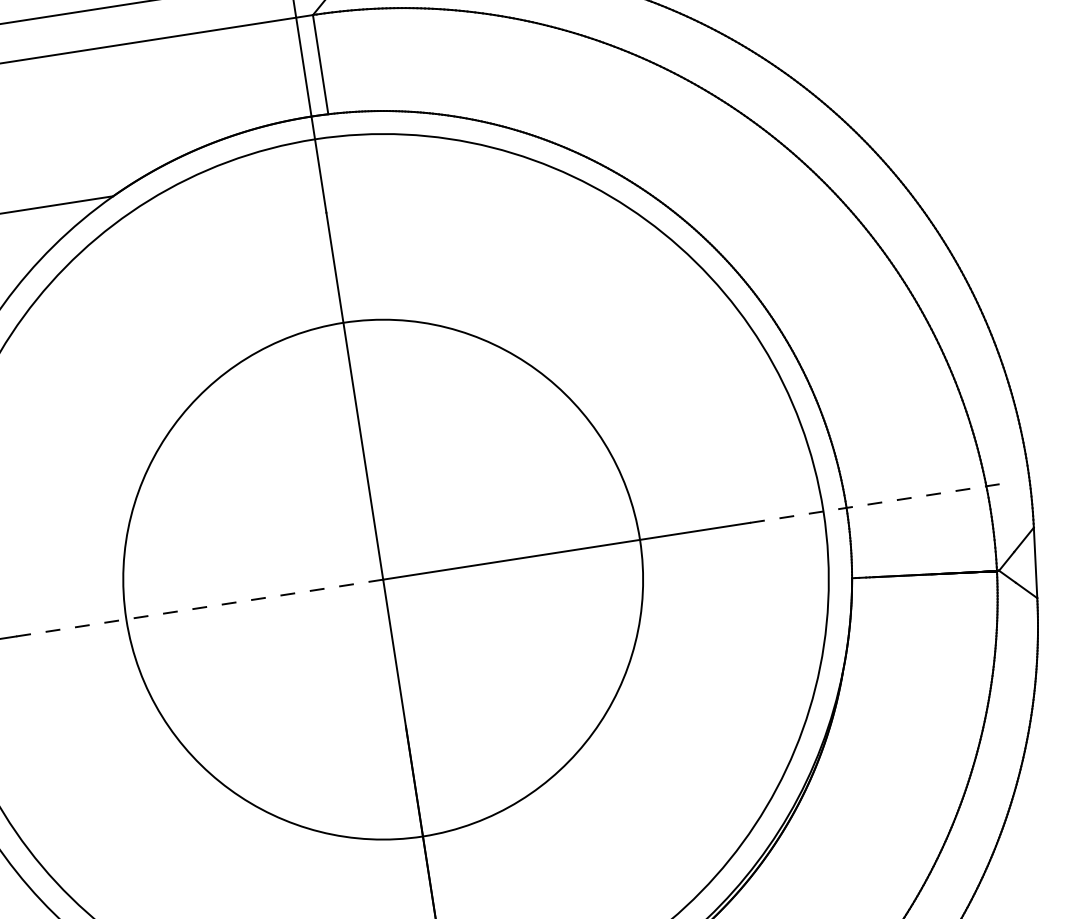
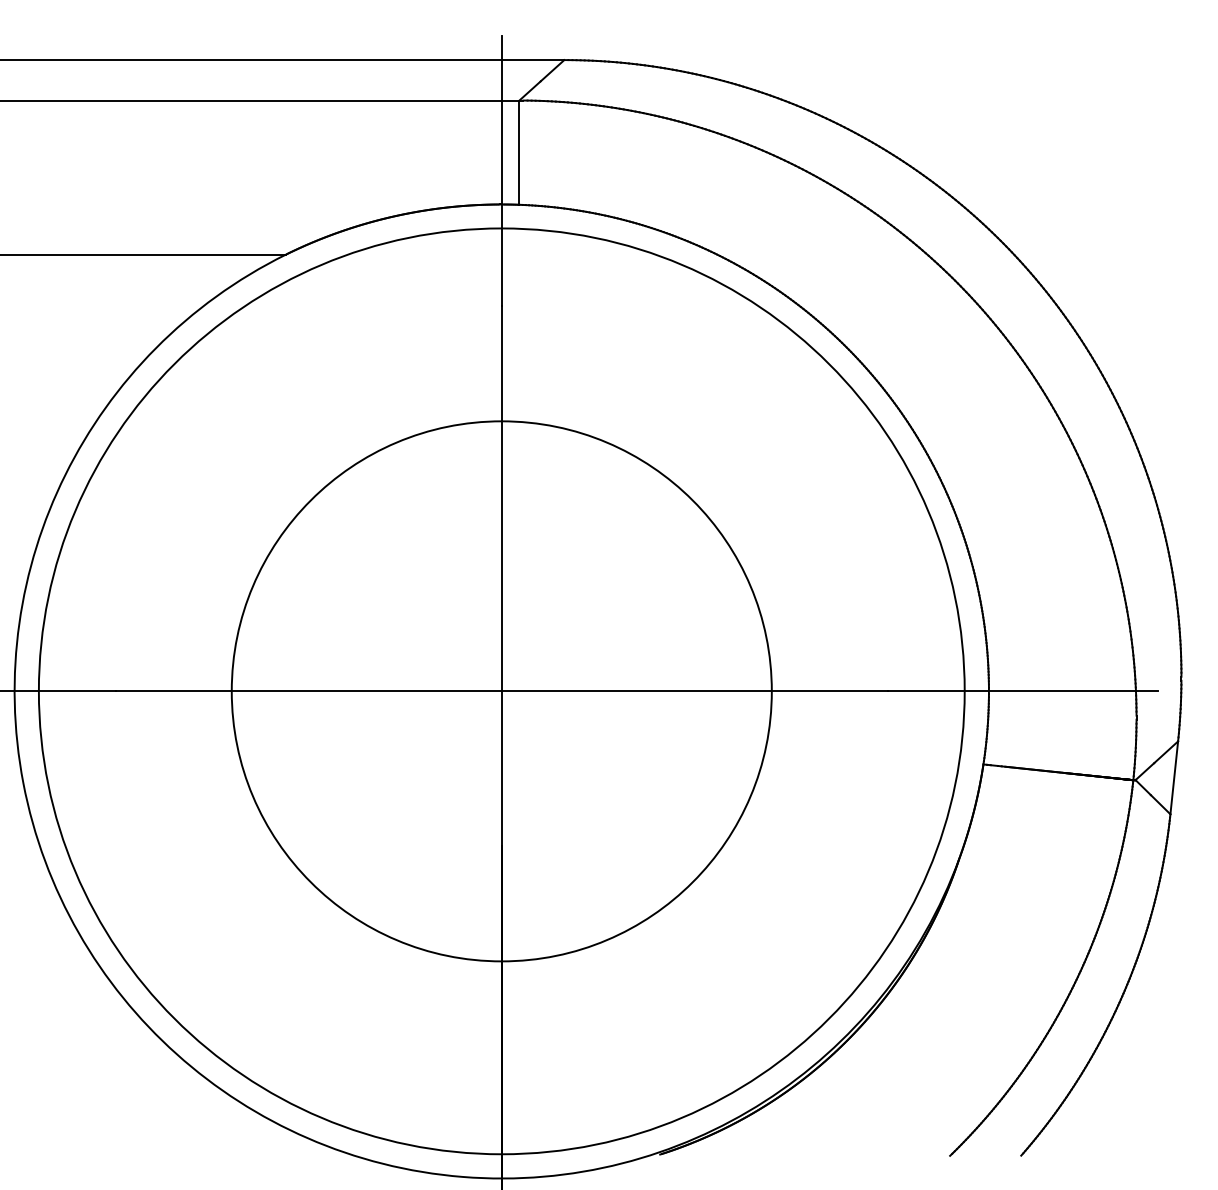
line: (879, 502) -> (1023, 691), dashed -> solid
line: (199, 608) -> (308, 691), dashed -> solid

